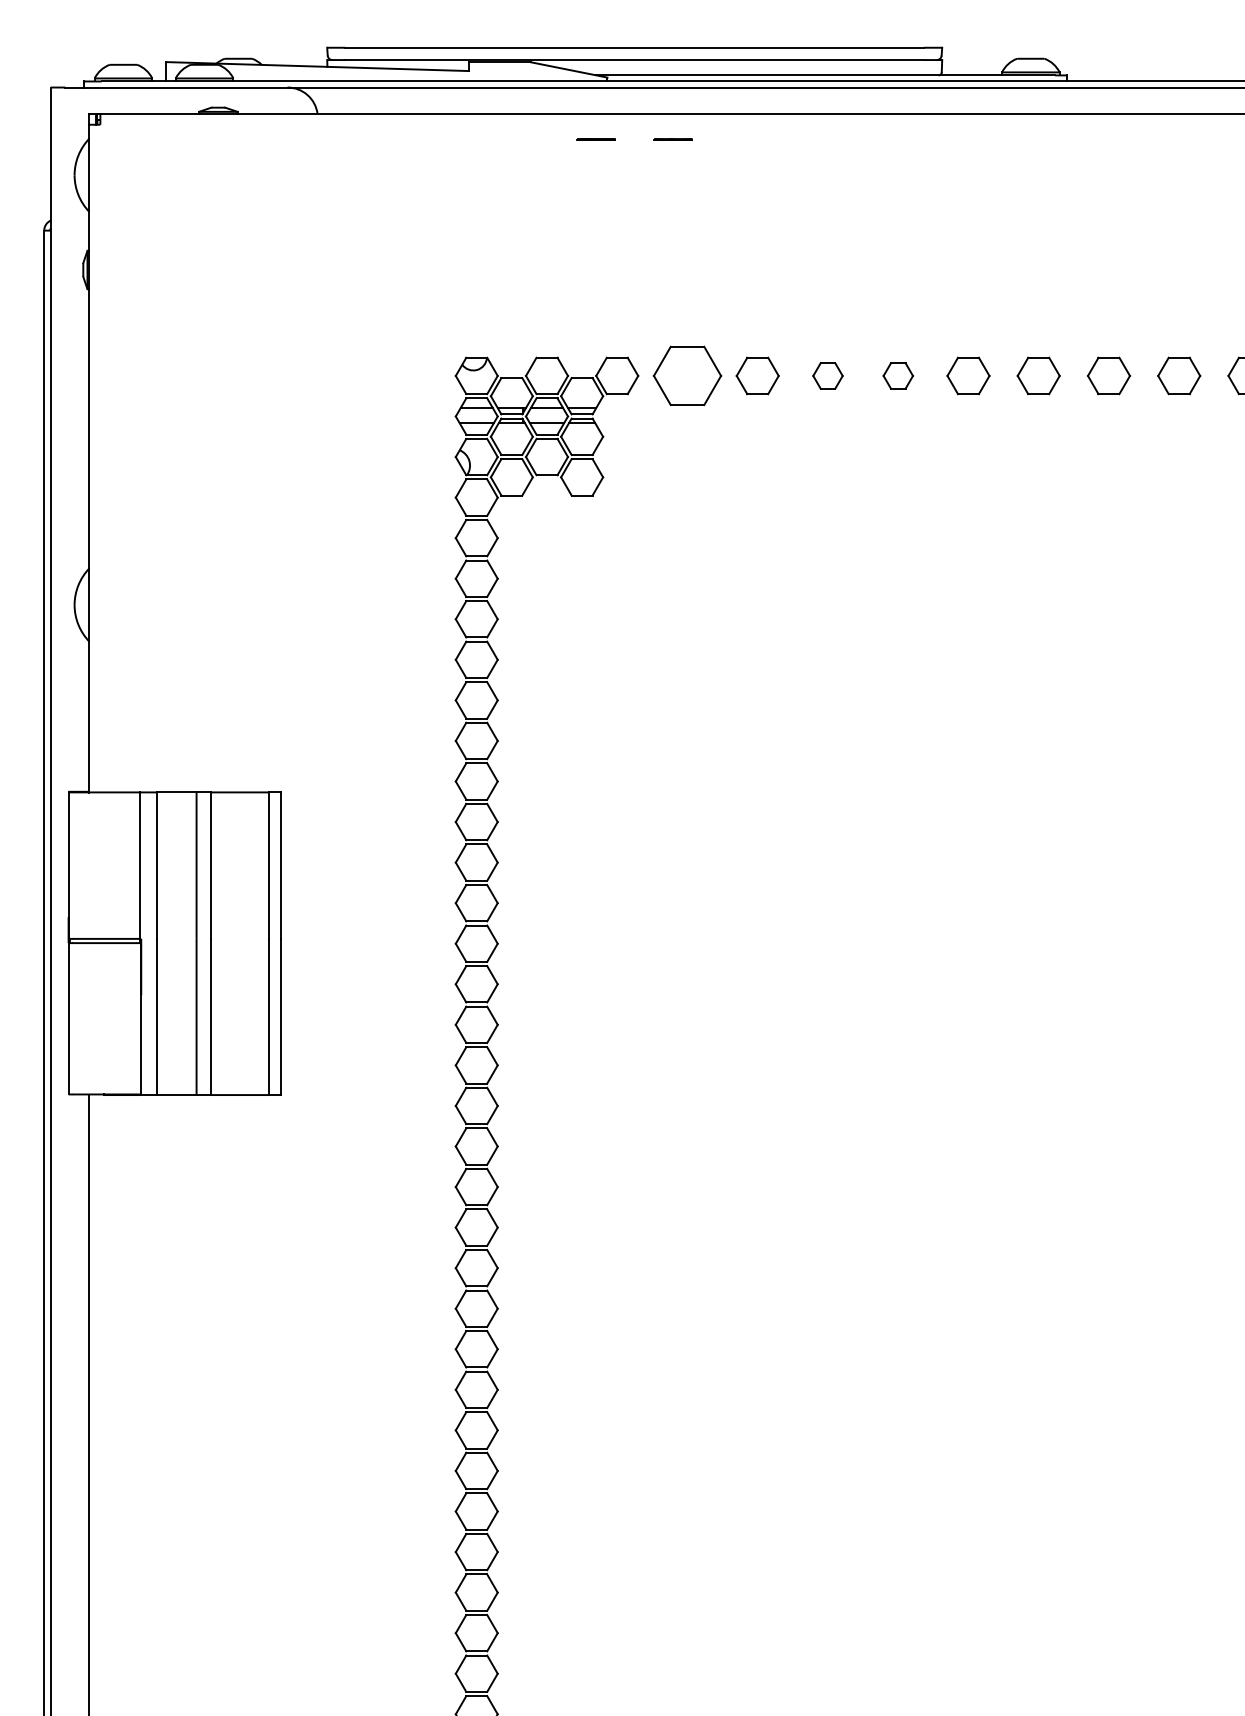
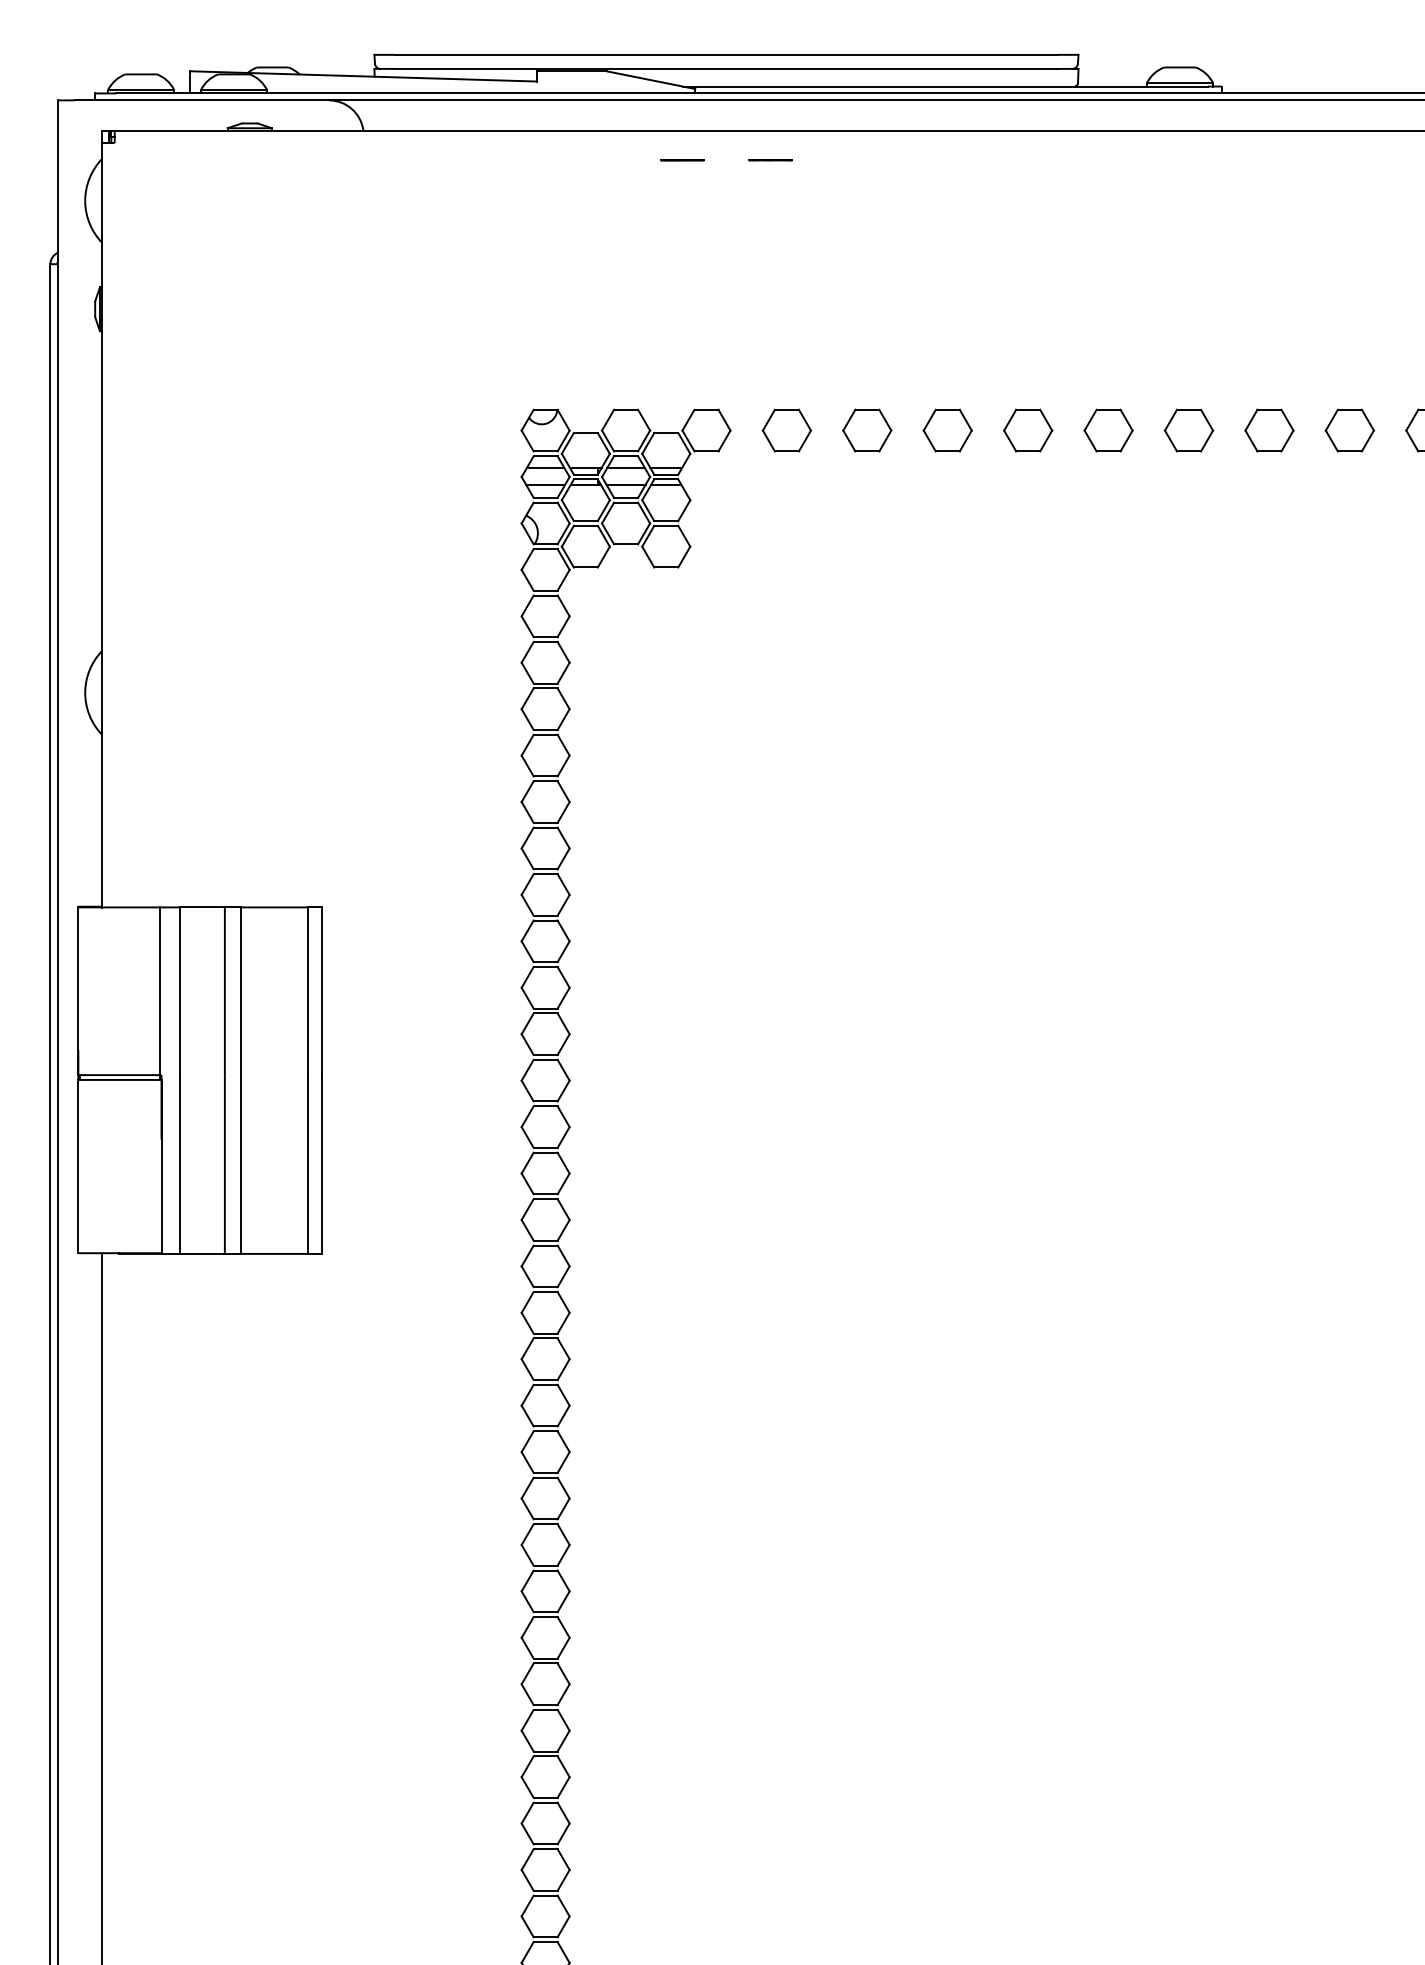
part: (687, 375) -> (786, 430), size x0.62
part: (827, 375) -> (947, 430), size x1.43
part: (898, 375) -> (1028, 430), size x1.43

